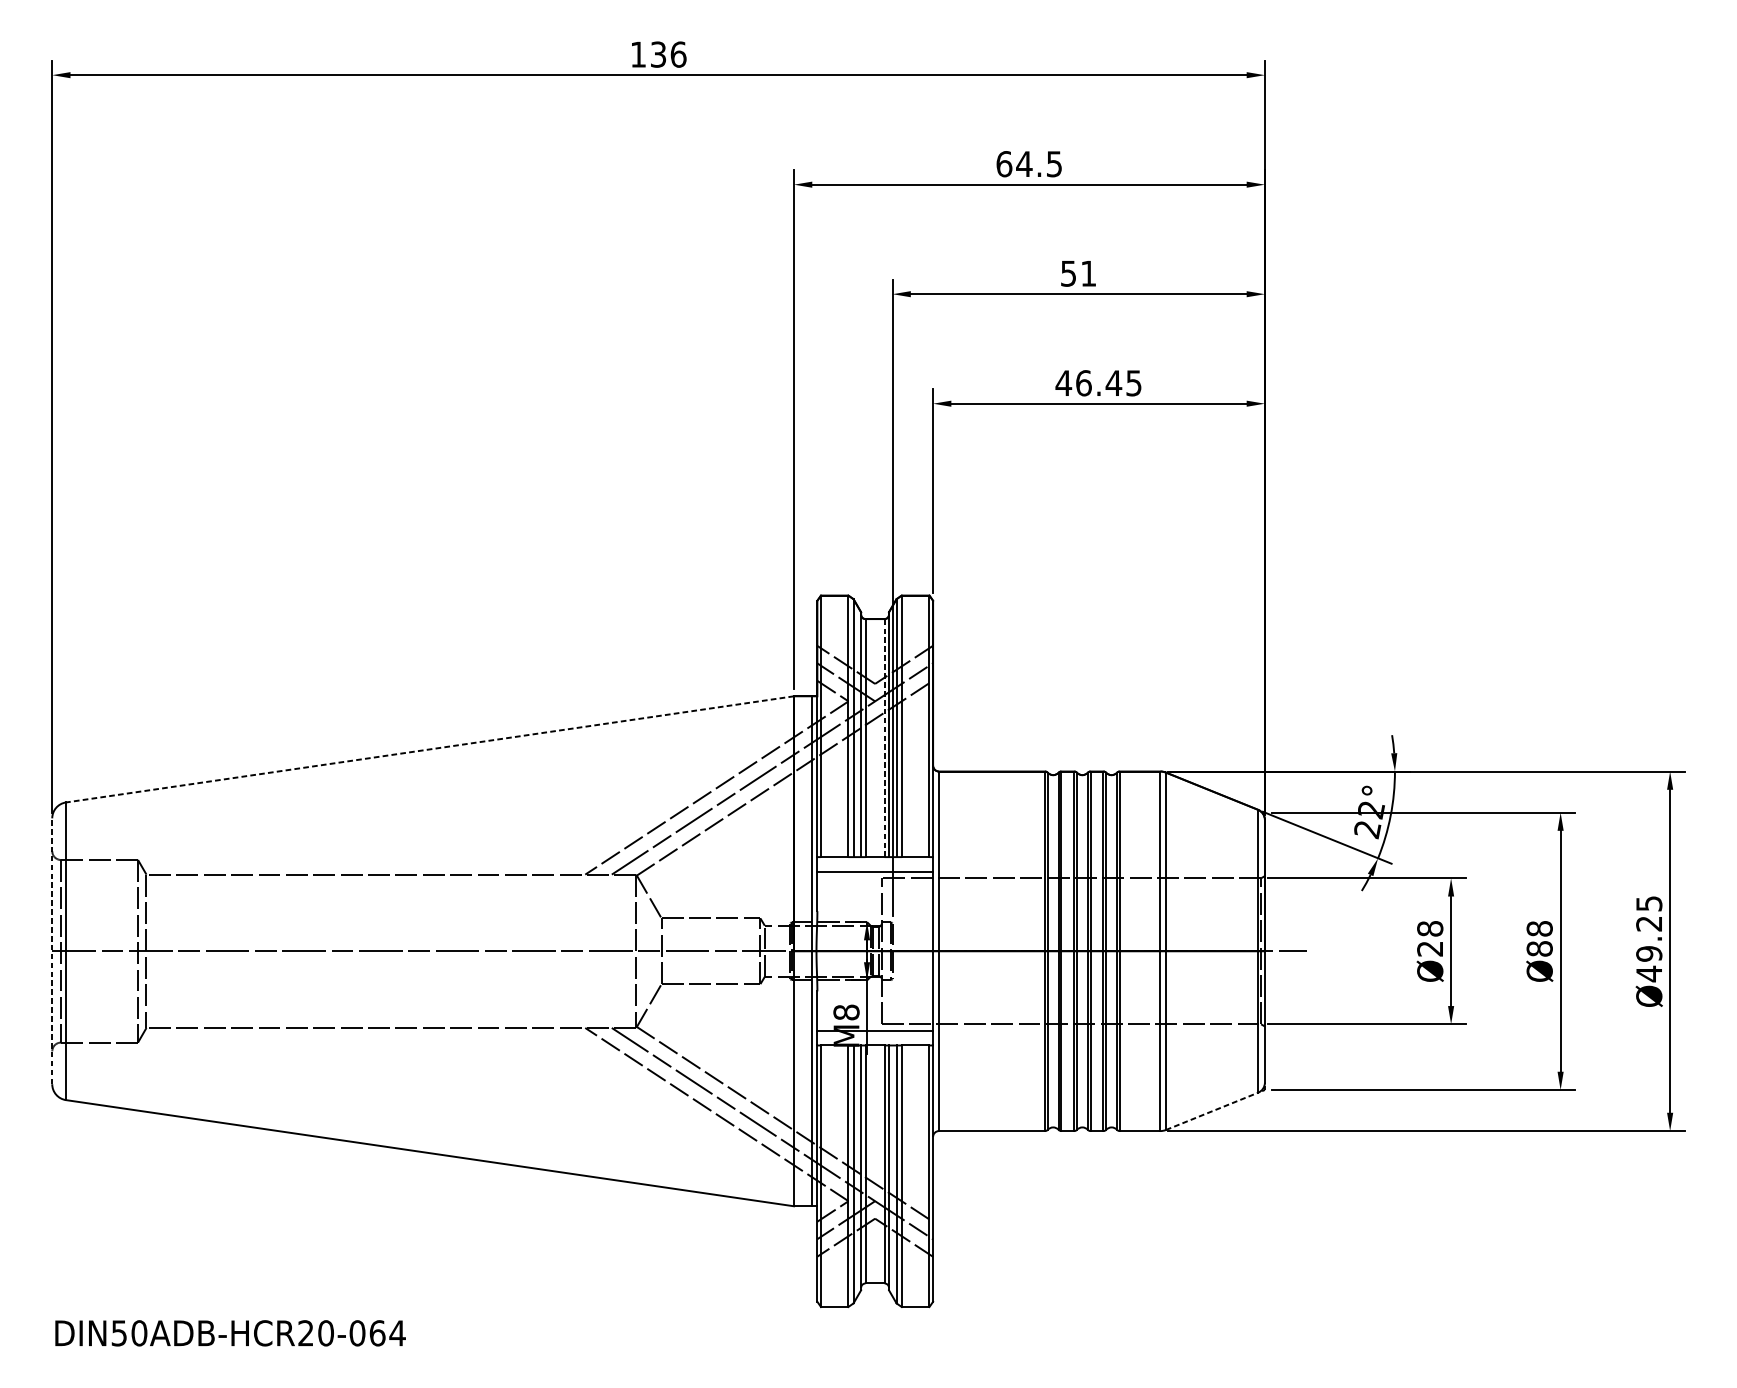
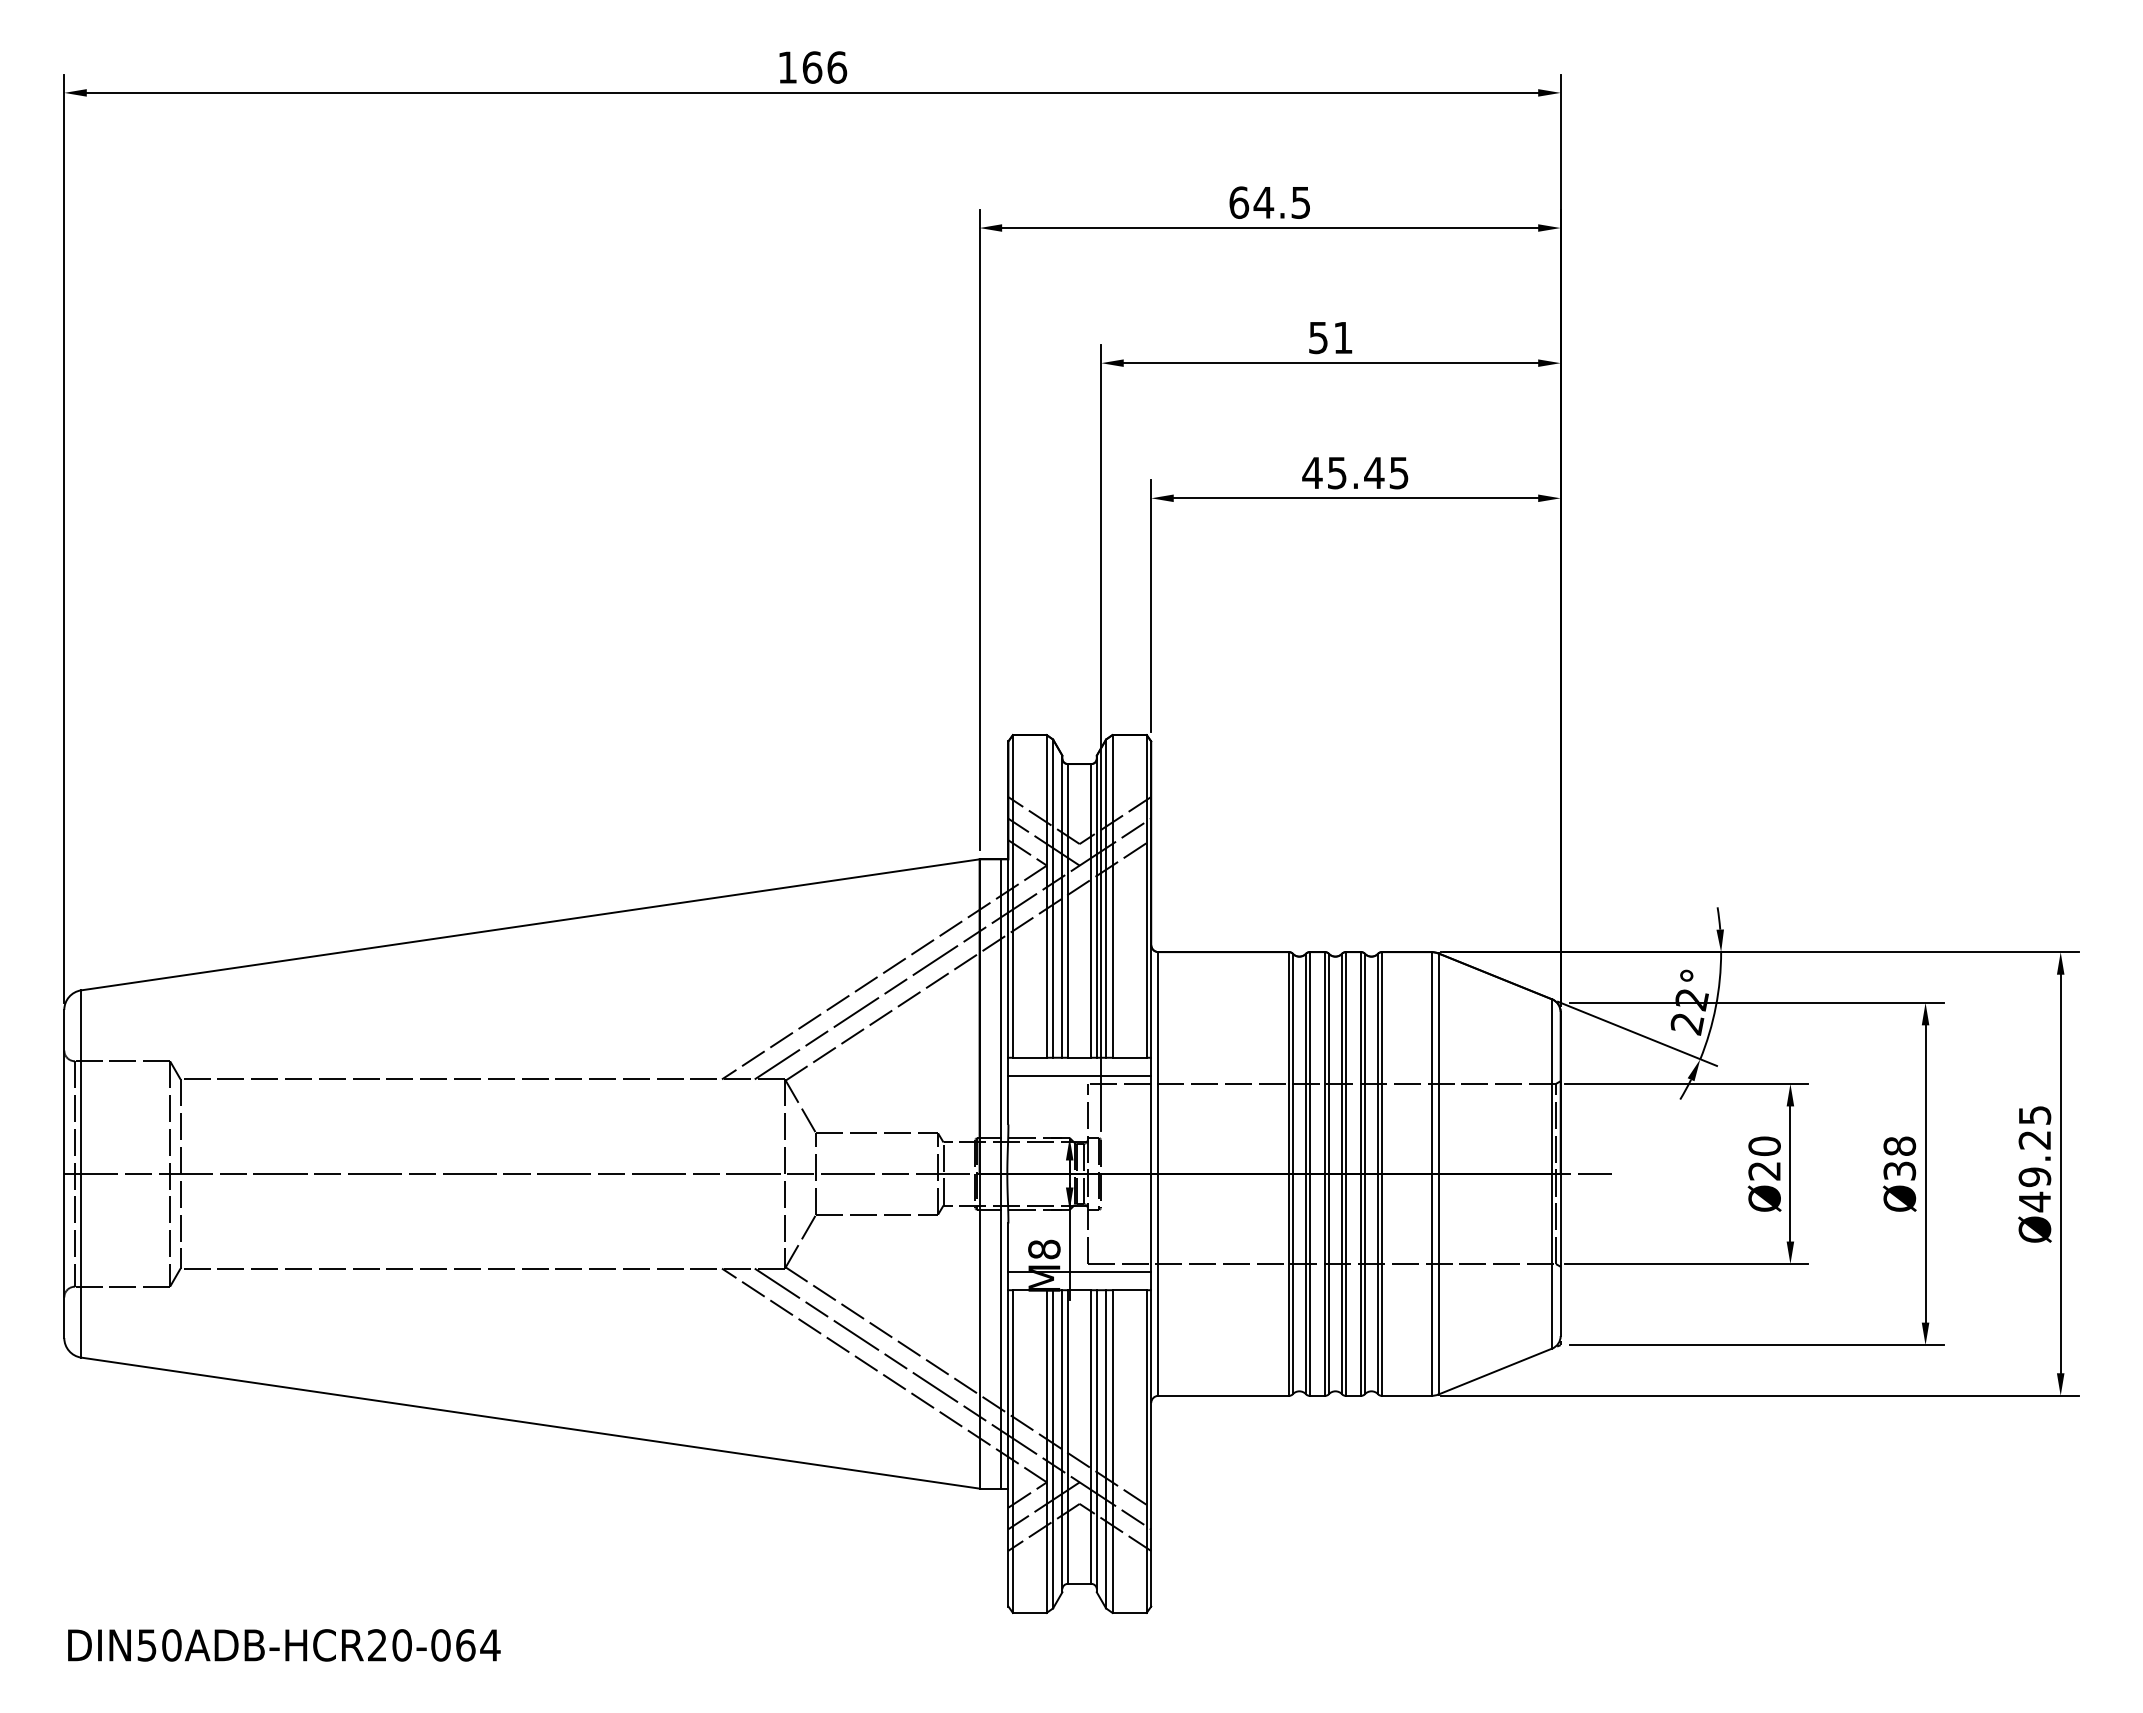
text: (658, 54) -> (812, 67), 136 -> 166
text: (1084, 382) -> (1337, 472), 46.45 -> 45.45
line: (884, 737) -> (1091, 910), dashed -> solid
line: (430, 749) -> (530, 924), dashed -> solid
text: (1430, 928) -> (1764, 1145), Ø28 -> Ø20
text: (1539, 948) -> (1899, 1170), Ø88 -> Ø38
line: (52, 950) -> (64, 1173), dashed -> solid
line: (1212, 1111) -> (1495, 1371), dashed -> solid

